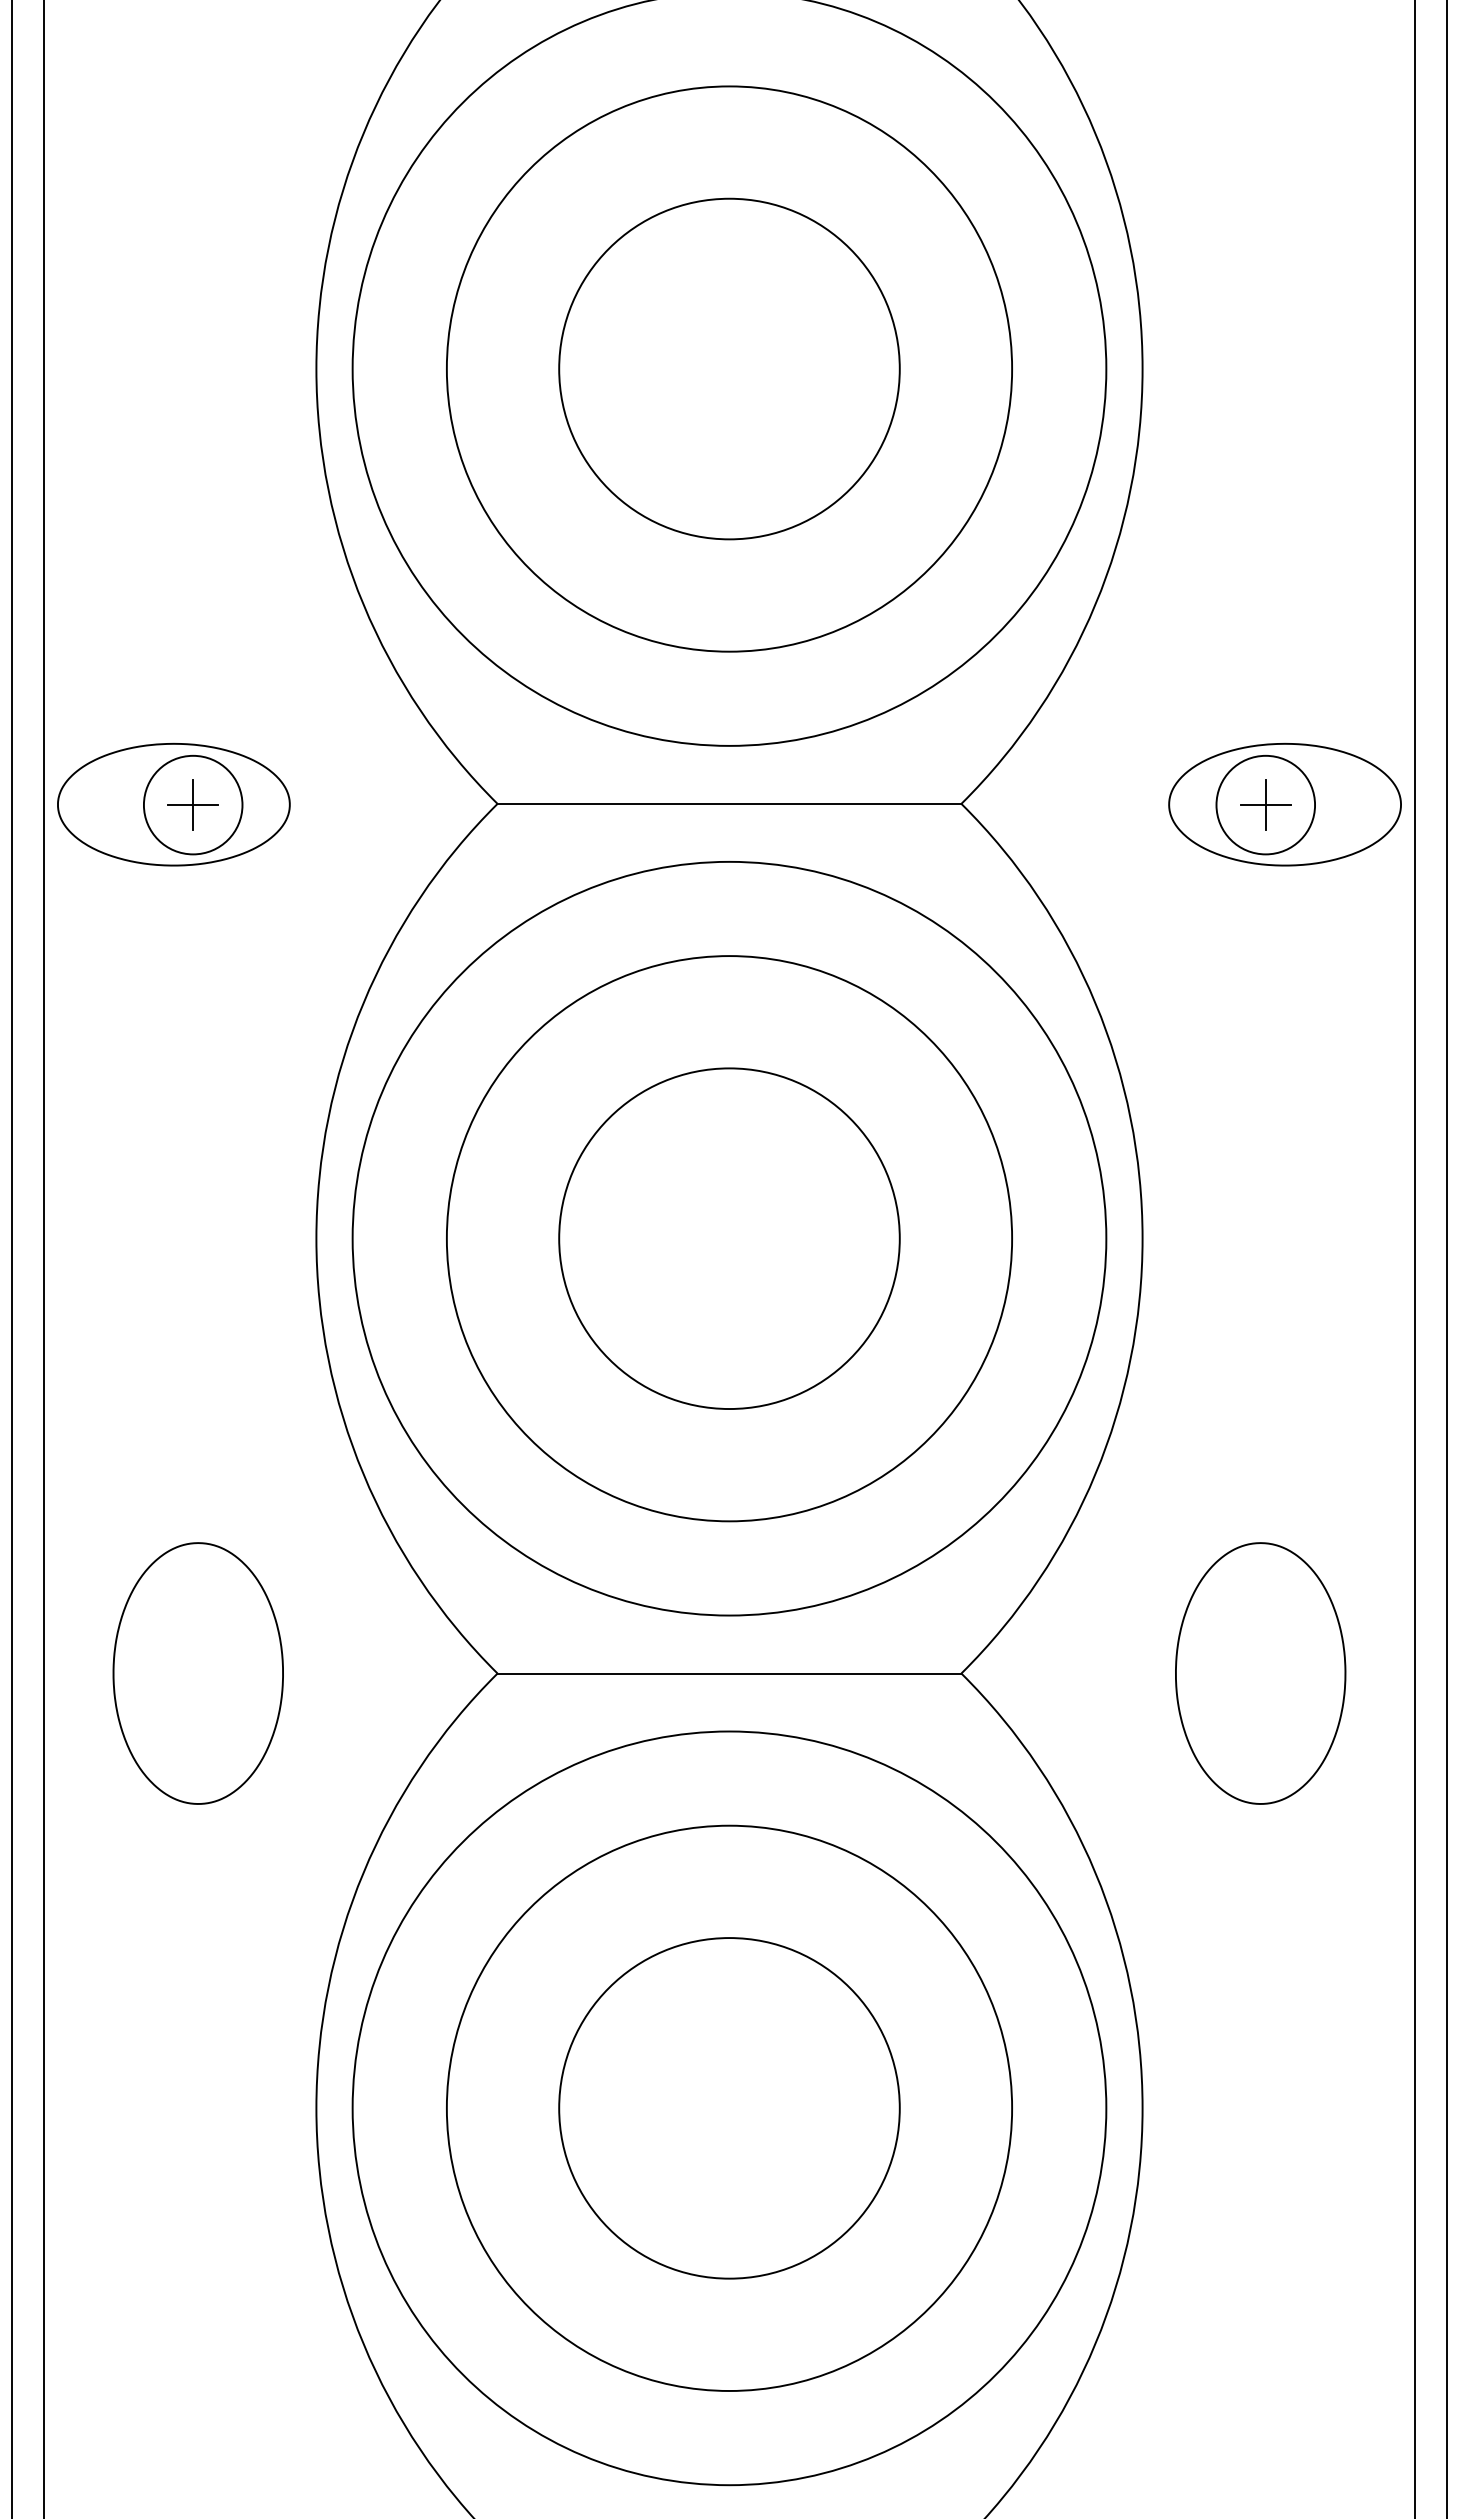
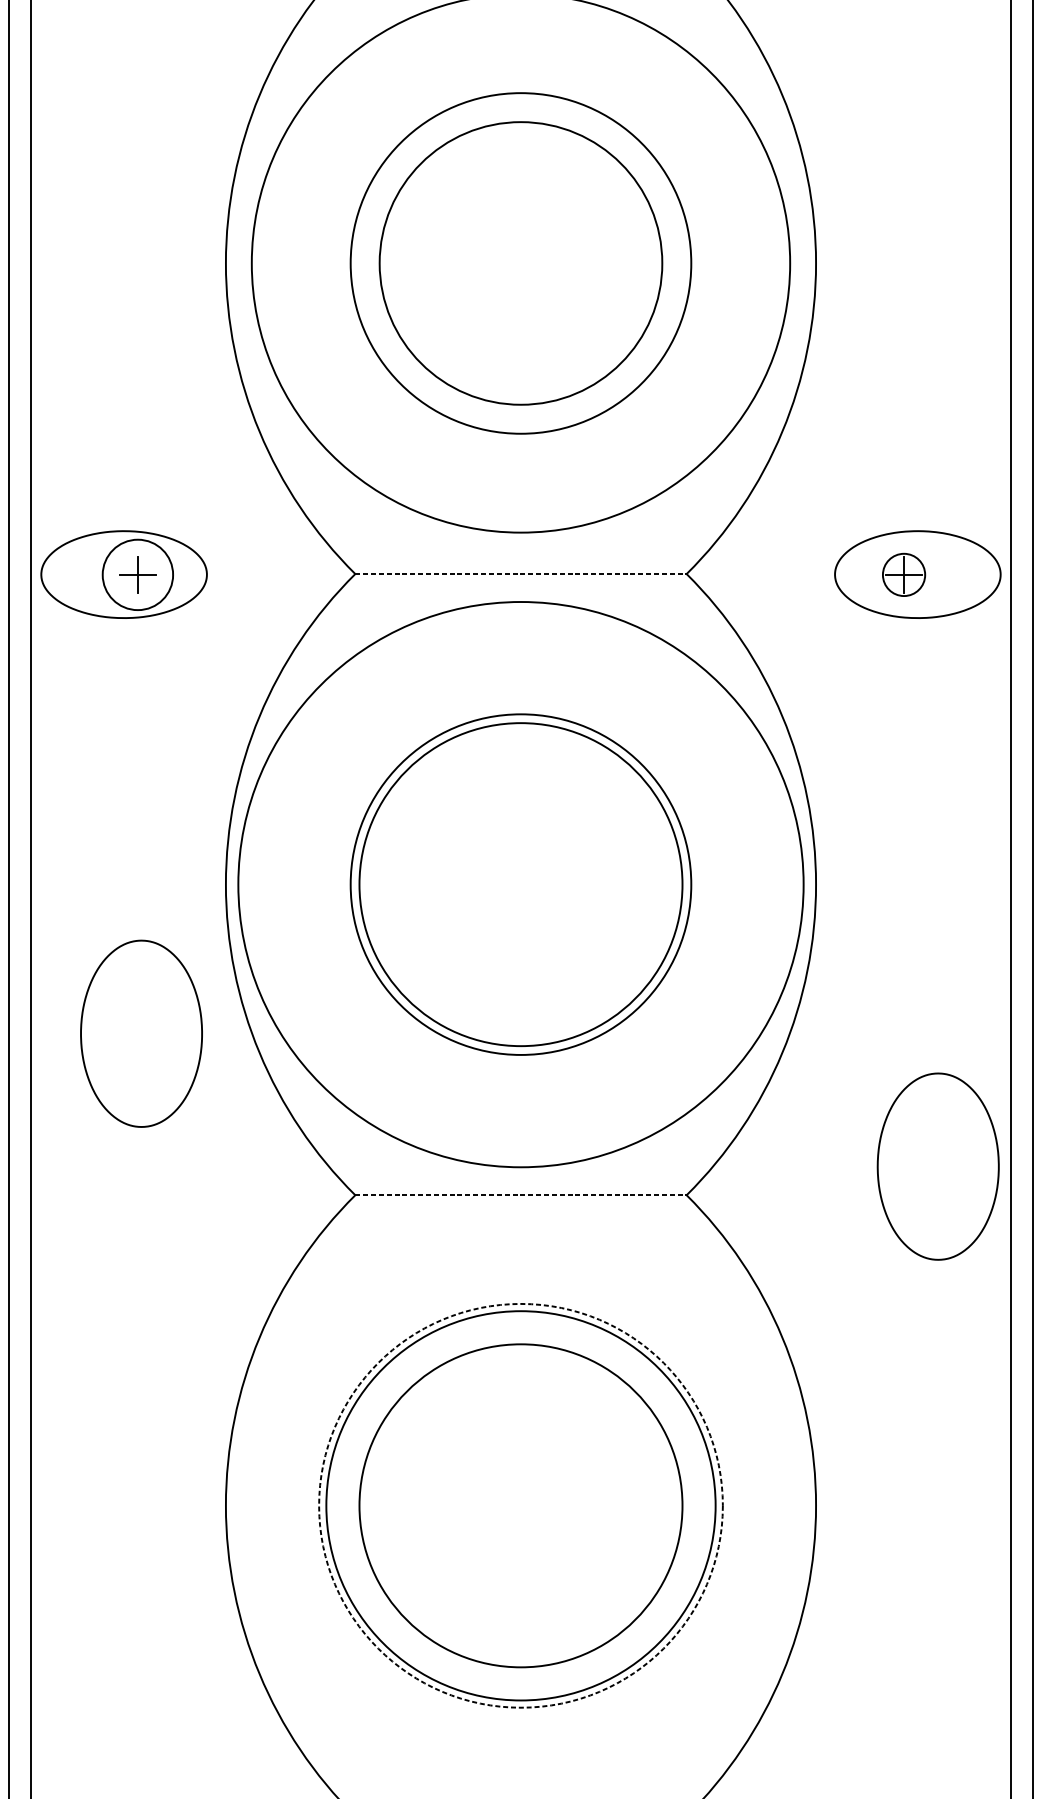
circle: (729, 368) -> (521, 263), size x0.7
circle: (729, 368) -> (521, 263), size x1.4
line: (729, 803) -> (521, 573), solid -> dashed
circle: (1265, 804) -> (903, 574), size x0.6
circle: (729, 1238) -> (521, 884), size x0.6
circle: (729, 1238) -> (521, 884), size x1.4
circle: (729, 1238) -> (521, 884), size x1.4
part: (197, 1673) -> (140, 1033), moved
line: (729, 1673) -> (521, 1195), solid -> dashed
part: (1260, 1673) -> (938, 1166), moved
circle: (729, 2107) -> (521, 1505), solid -> dashed
circle: (729, 2108) -> (521, 1505), size x0.6
circle: (729, 2108) -> (521, 1505), size x1.6

